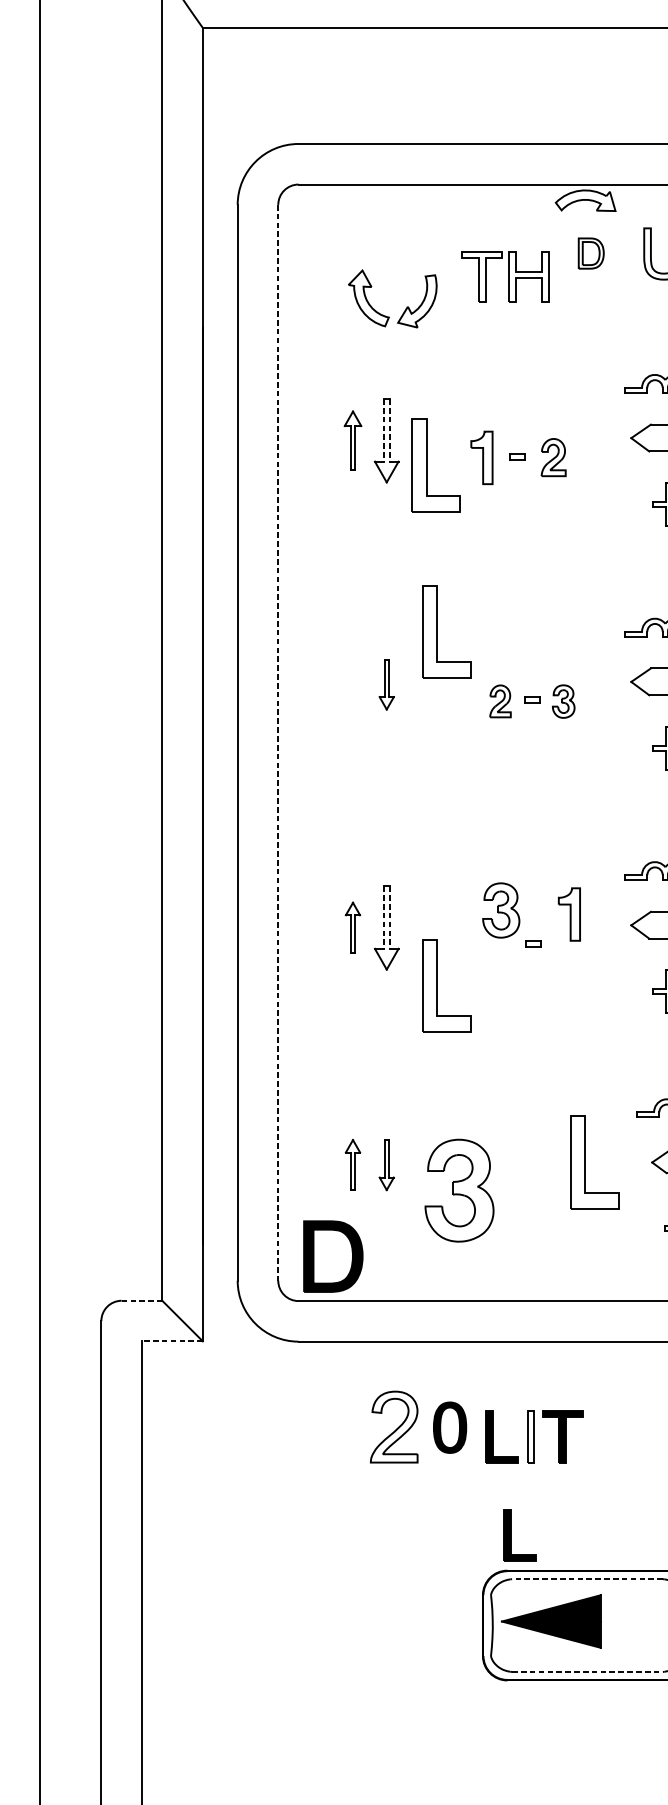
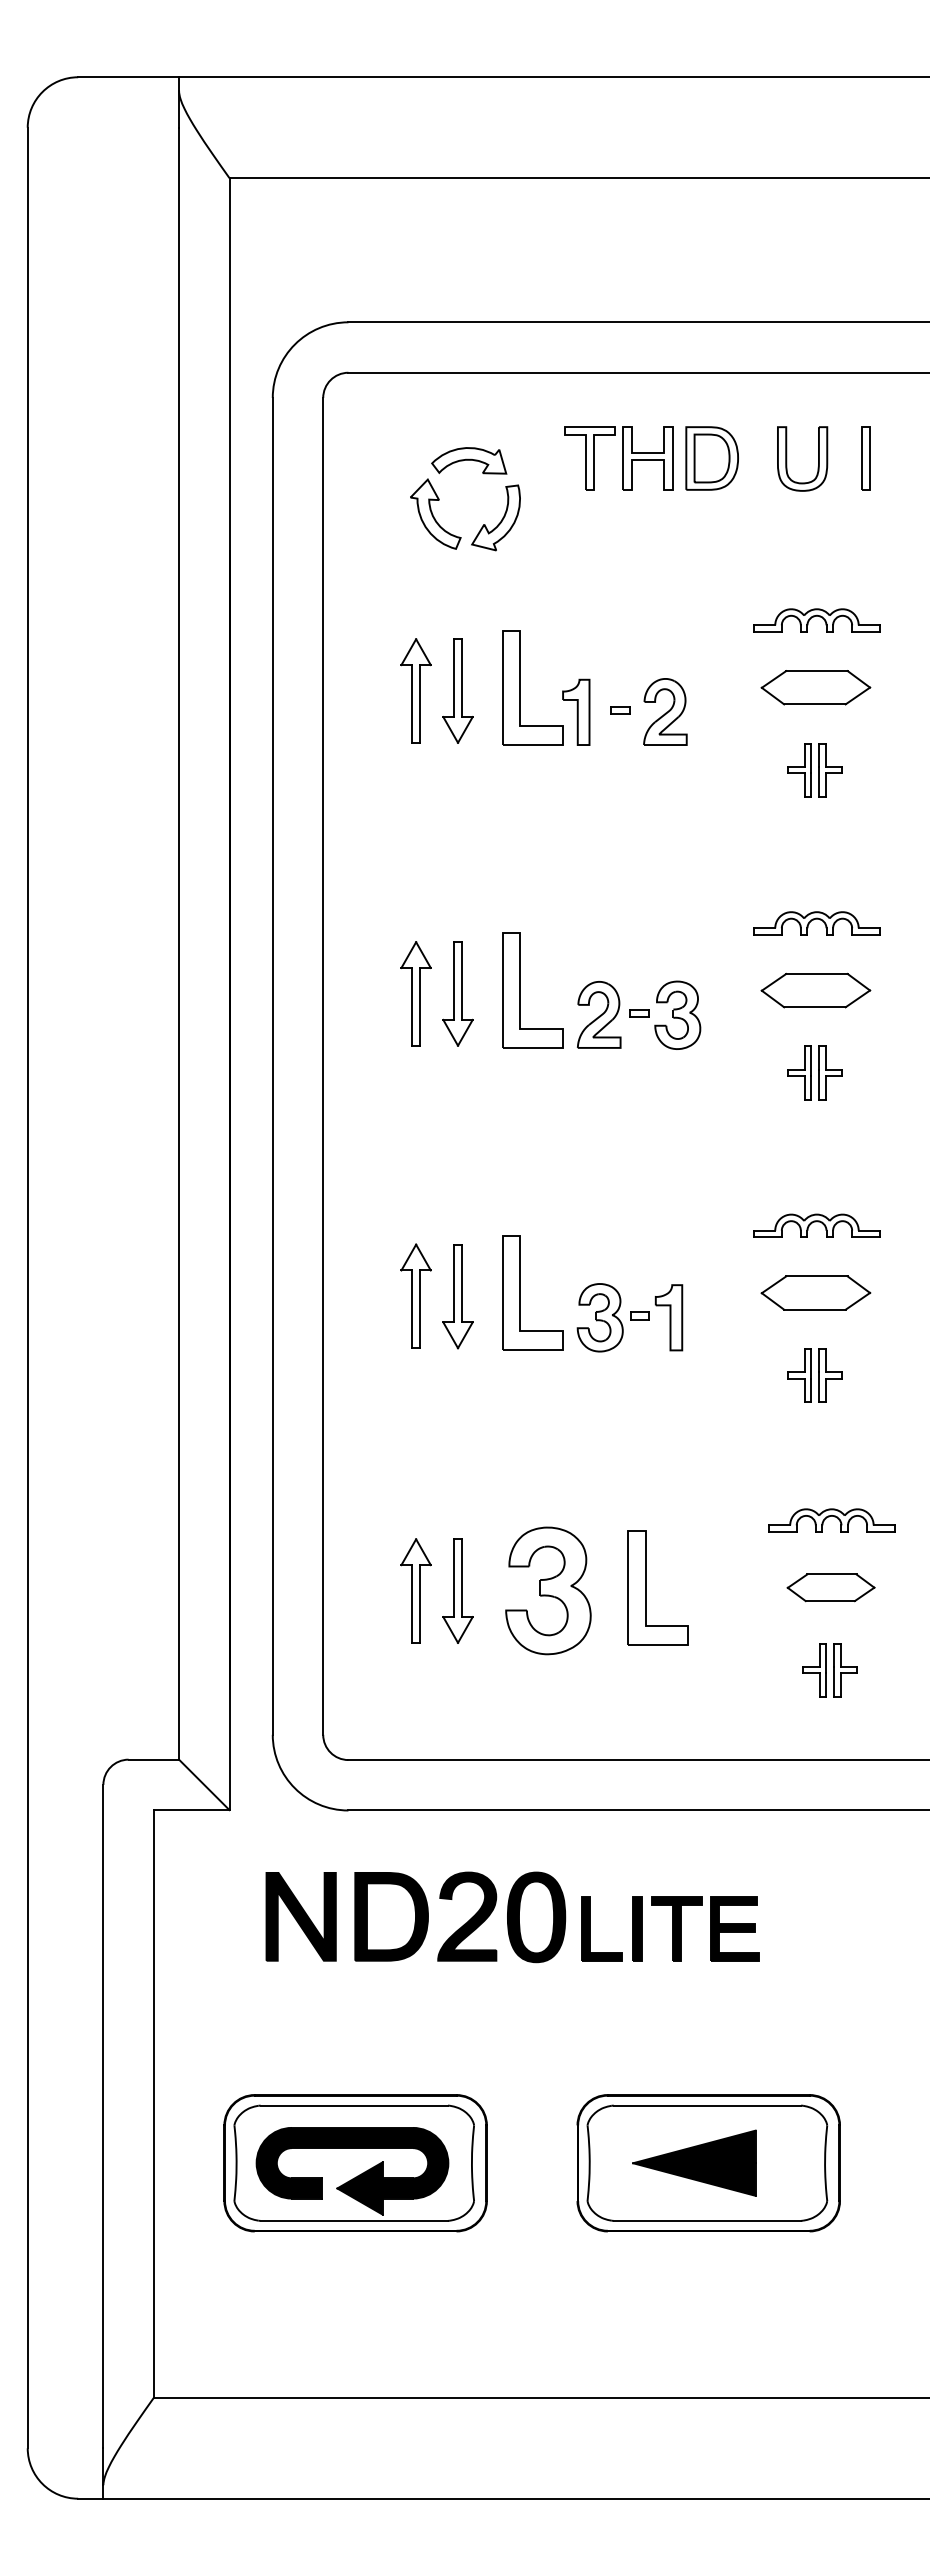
part: (585, 200) -> (469, 460), moved
part: (590, 253) -> (711, 458), size x1.67
part: (505, 276) -> (618, 458), moved
line: (383, 430) -> (453, 678), dashed -> solid
line: (390, 430) -> (462, 678), dashed -> solid
part: (352, 440) -> (415, 690), size x1.43
part: (553, 457) -> (665, 711), size x1.43
part: (426, 465) -> (520, 687), moved
part: (437, 631) -> (520, 990), moved
part: (352, 684) -> (415, 993), added
part: (386, 684) -> (457, 993), size x1.67
part: (500, 701) -> (599, 1014), size x1.67
part: (563, 701) -> (677, 1014), size x1.67
line: (278, 742) -> (323, 1066), dashed -> solid
part: (500, 910) -> (599, 1317), moved
part: (569, 914) -> (668, 1317), moved
line: (383, 917) -> (453, 1283), dashed -> solid
line: (390, 917) -> (462, 1283), dashed -> solid
part: (352, 927) -> (415, 1295), size x1.67
part: (437, 985) -> (520, 1292), moved
part: (585, 1162) -> (646, 1587), moved
part: (352, 1164) -> (415, 1590), size x1.67
part: (386, 1164) -> (457, 1590), size x1.67
part: (459, 1190) -> (548, 1590), moved
part: (333, 1256) -> (391, 1916), moved
line: (142, 1300) -> (154, 1759), dashed -> solid
line: (172, 1341) -> (191, 1810), dashed -> solid
part: (259, 1426) -> (300, 1916), added
fill: (394, 1426) -> (467, 1916), added
part: (449, 1427) -> (536, 1917), size x1.43
fill: (531, 1436) -> (637, 1928), added
part: (609, 1436) -> (734, 1928), added
part: (511, 1534) -> (612, 2050), removed
line: (587, 1579) -> (707, 2105), dashed -> solid
part: (551, 1620) -> (694, 2162), moved
part: (304, 1625) -> (355, 2163), added
line: (587, 1671) -> (707, 2220), dashed -> solid

